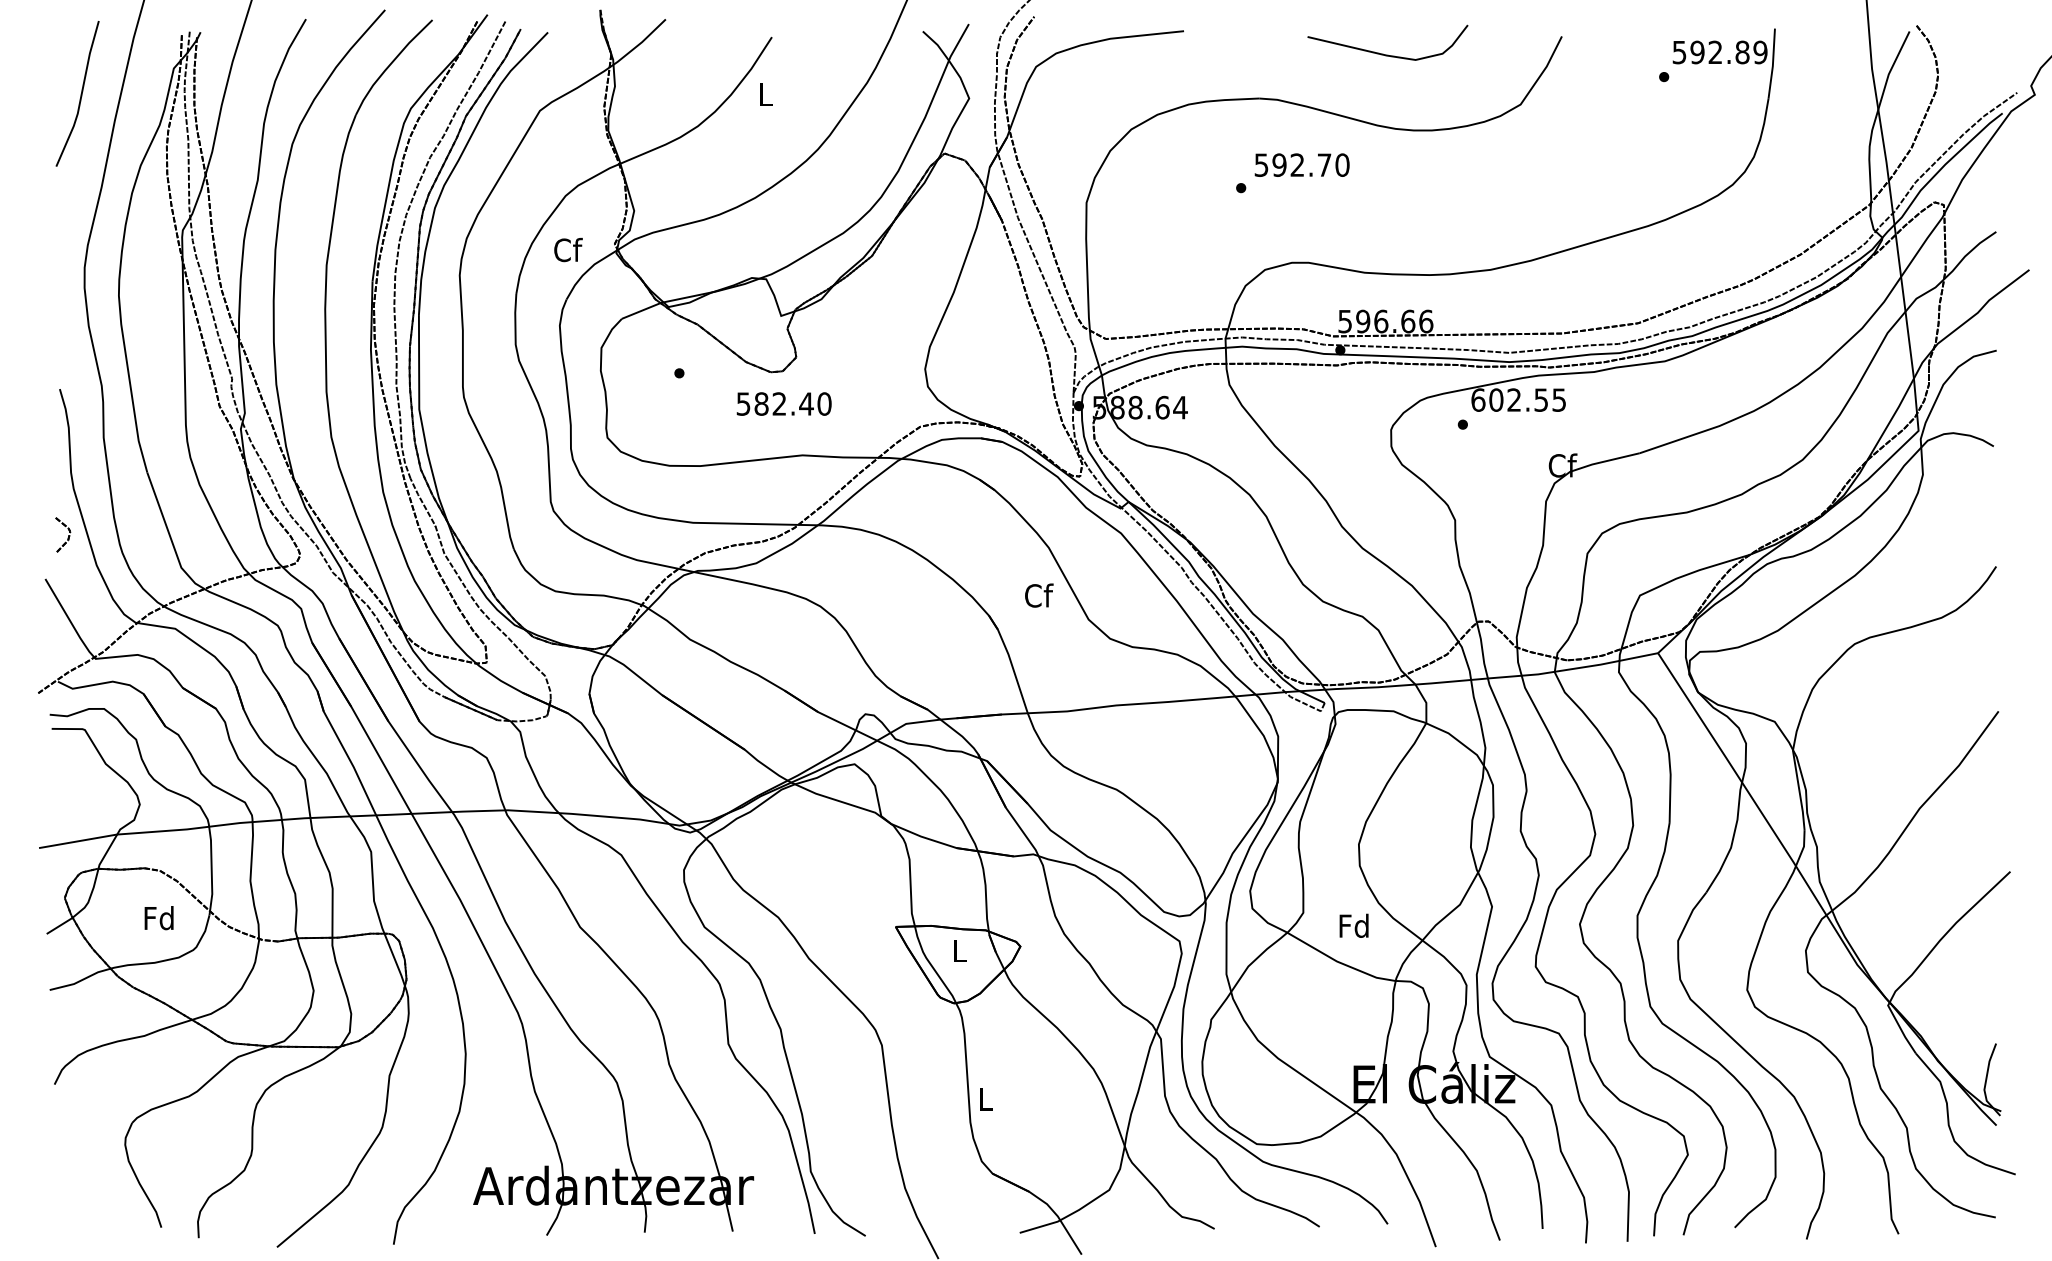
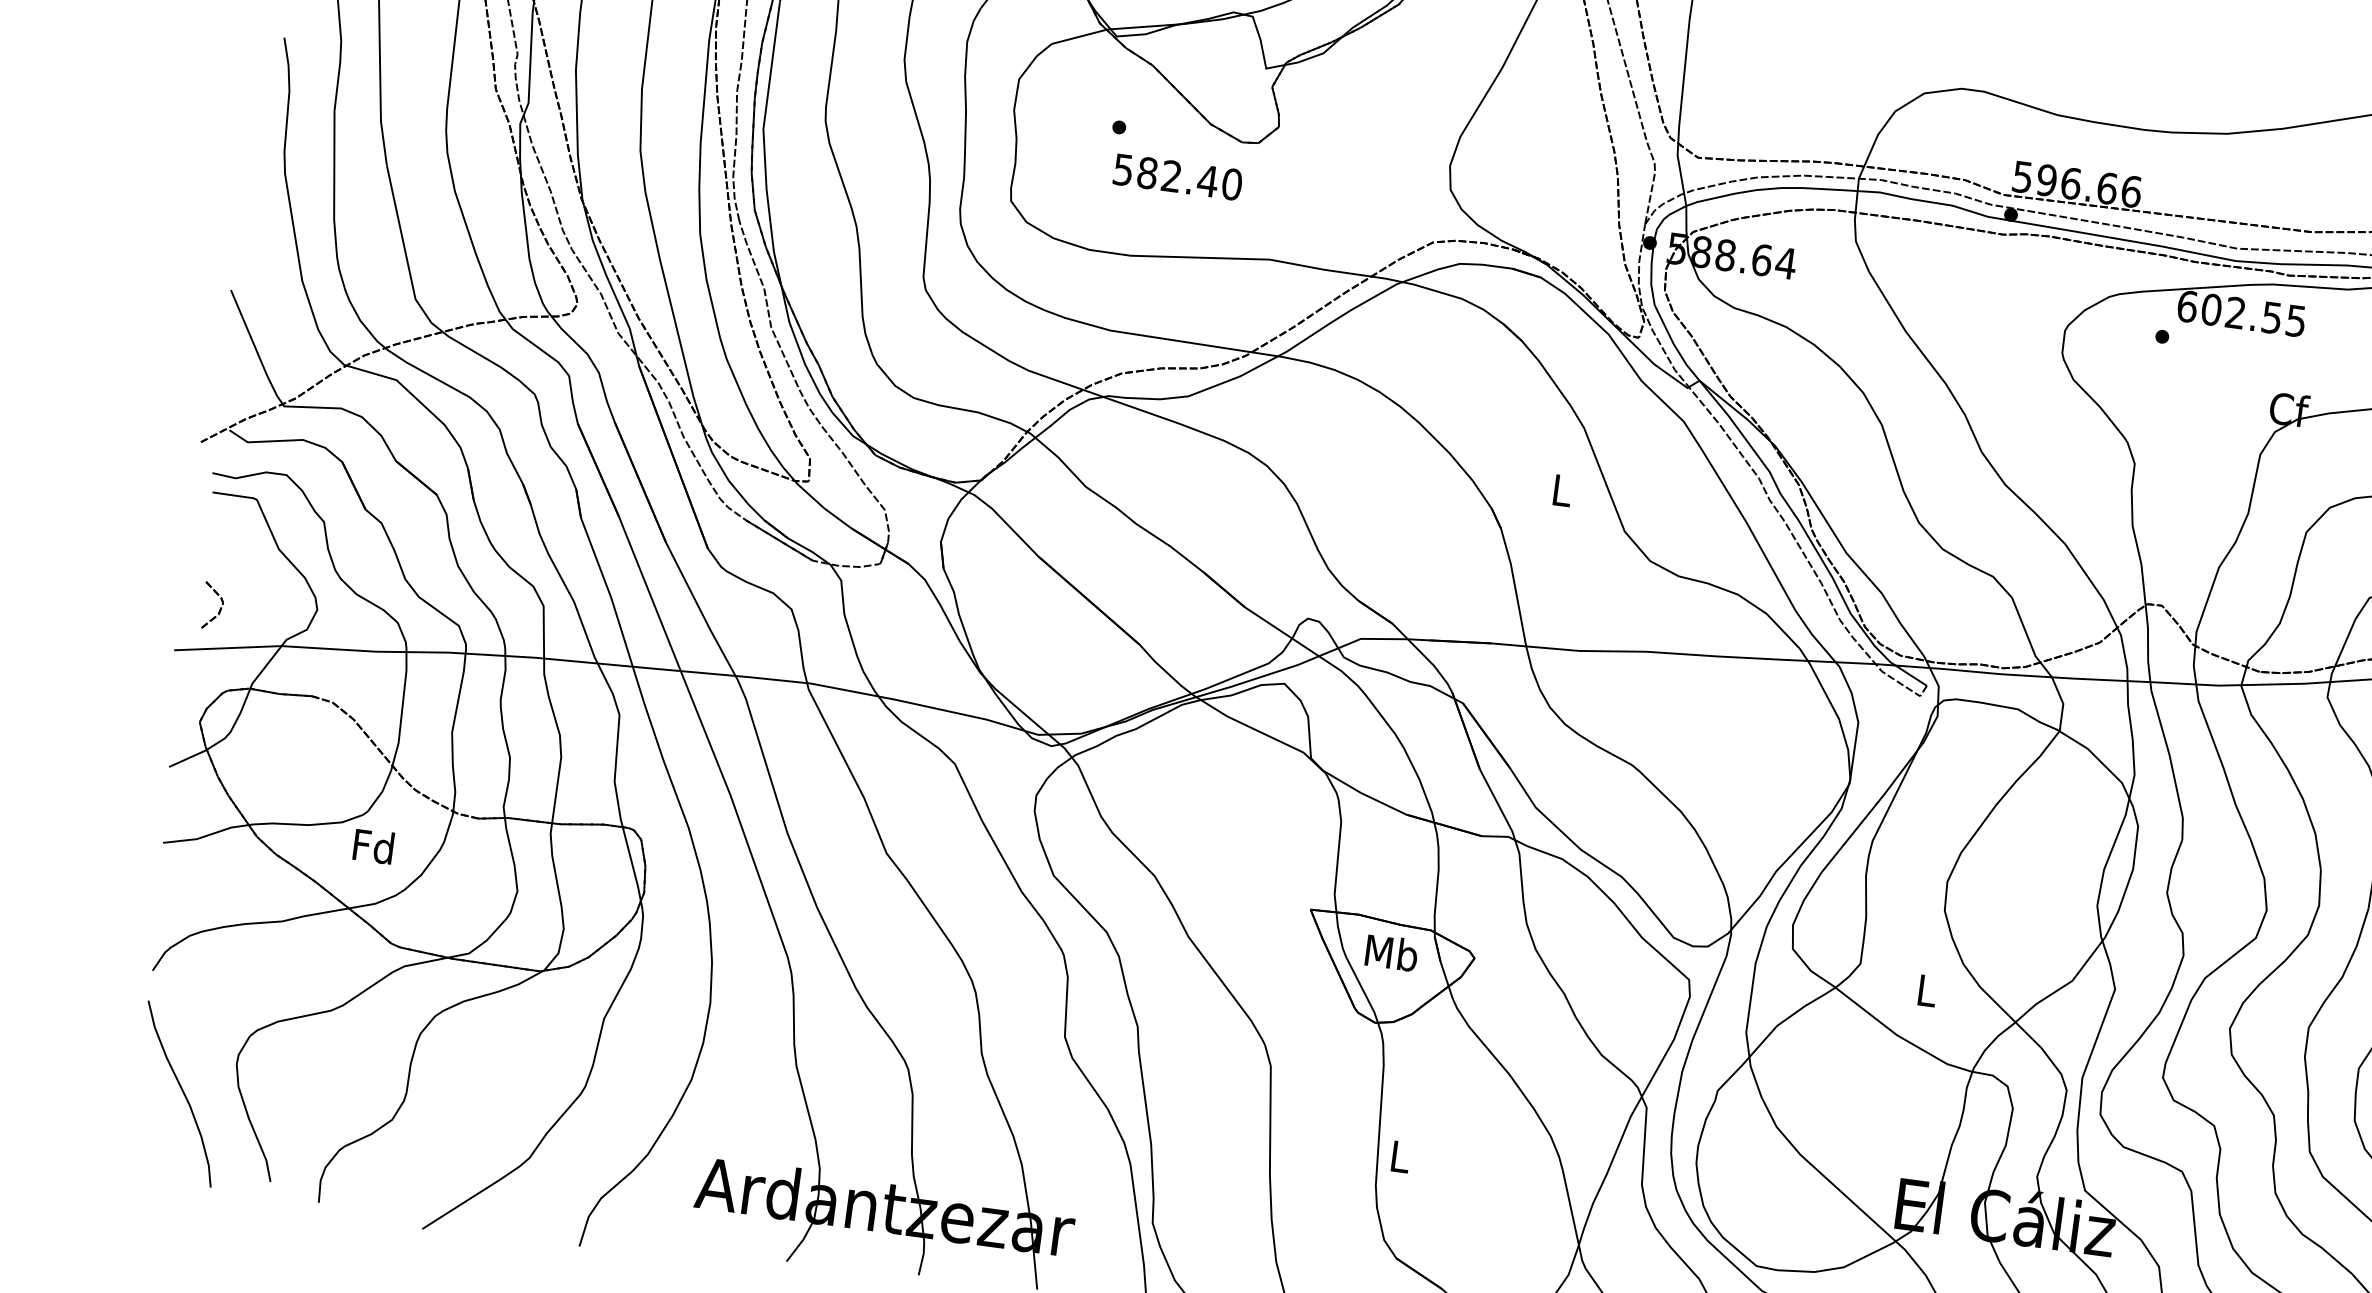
text: (783, 403) -> (1177, 176), moved
part: (63, 534) -> (213, 605), moved
text: (1039, 595) -> (1563, 490), Cf -> L
text: (158, 918) -> (372, 846), moved
text: (1353, 925) -> (1925, 989), Fd -> L
text: (959, 950) -> (1391, 952), L -> Mb
curve: (87, 1170) -> (181, 1091), added

